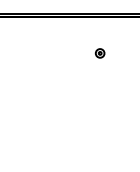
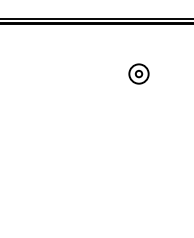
part: (99, 53) -> (138, 73), size x1.6

